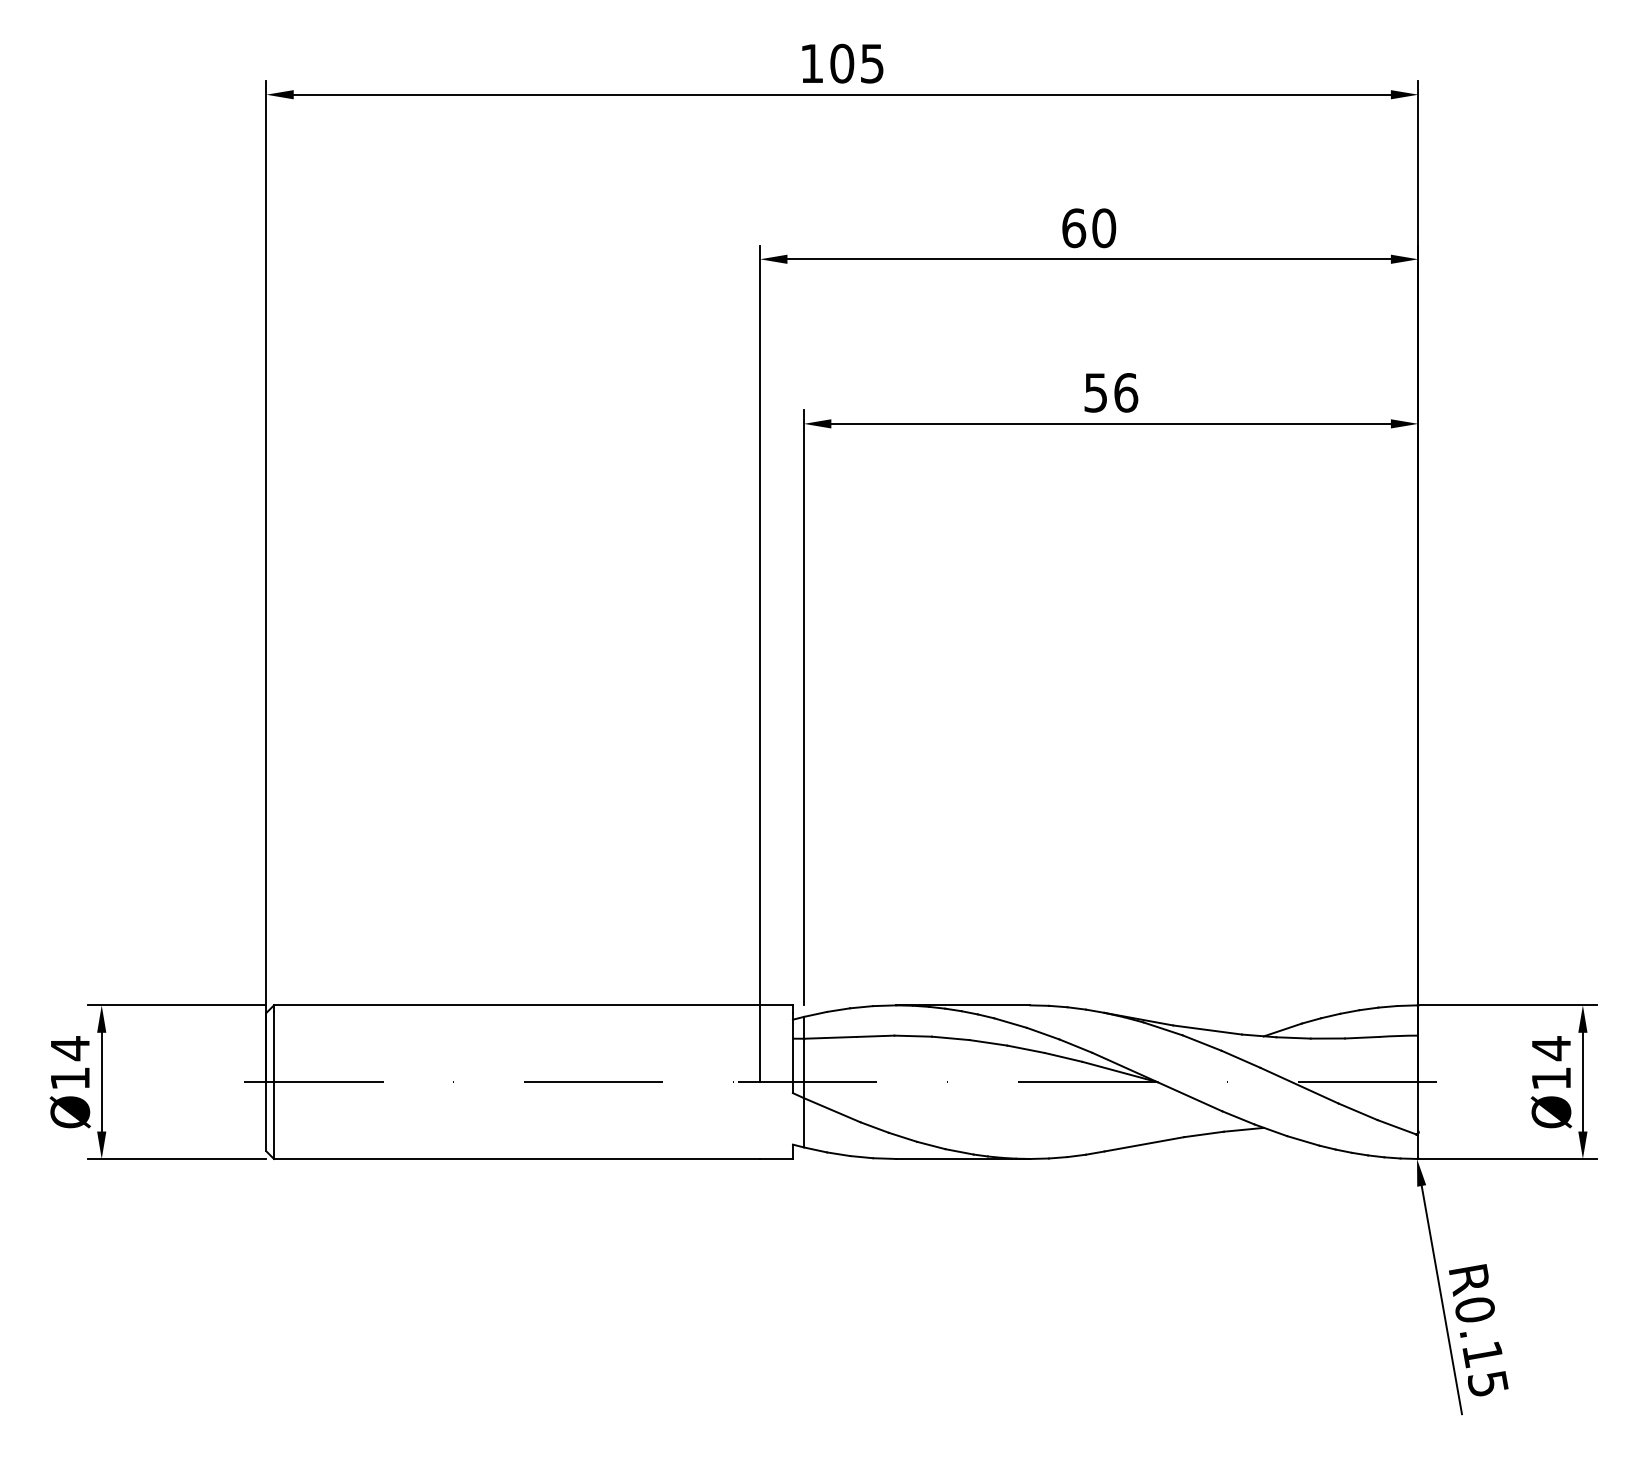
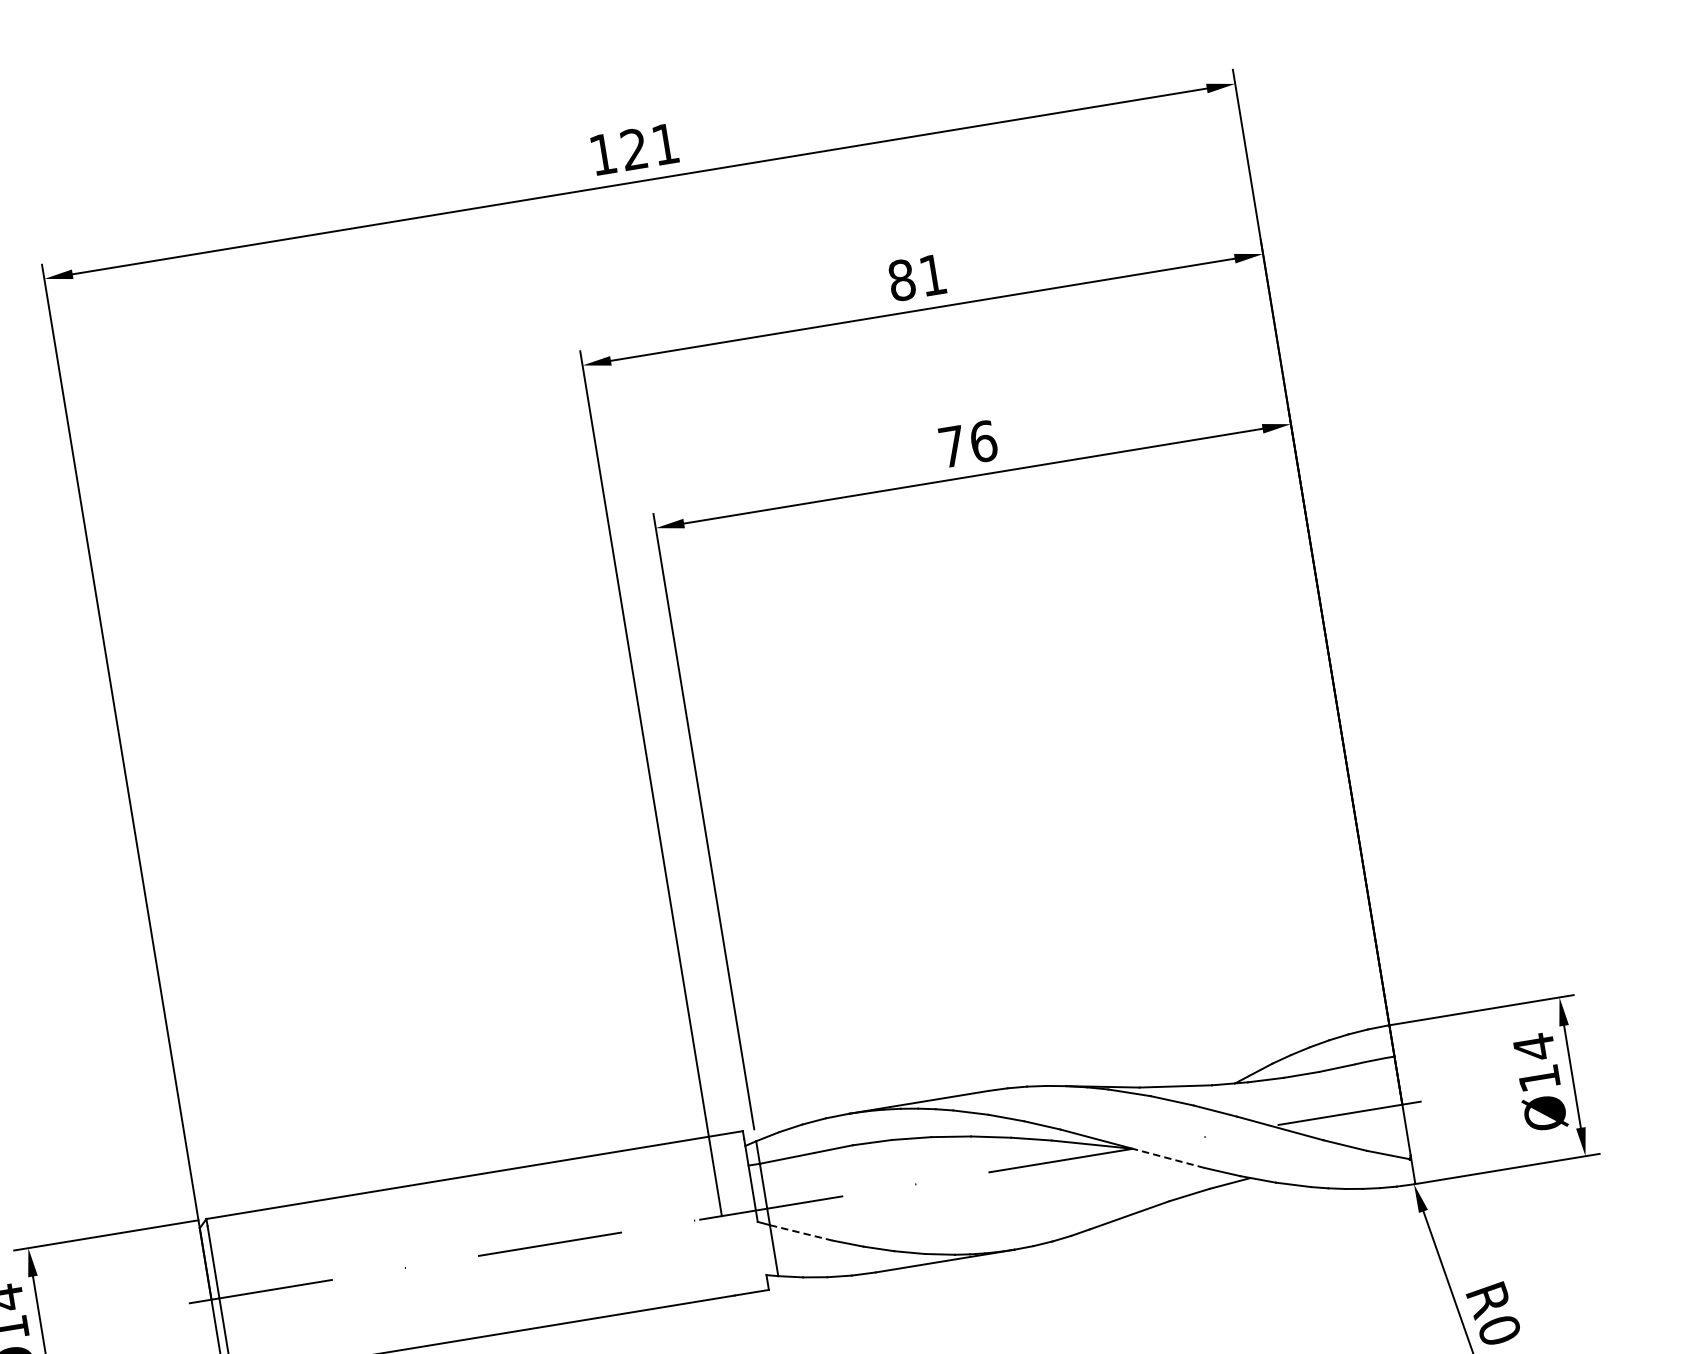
text: (856, 63) -> (649, 146), 105 -> 121
text: (1089, 228) -> (917, 277), 60 -> 81
text: (1095, 392) -> (951, 446), 56 -> 76
line: (1189, 1096) -> (1168, 1158), solid -> dashed
line: (832, 1110) -> (801, 1233), solid -> dashed

